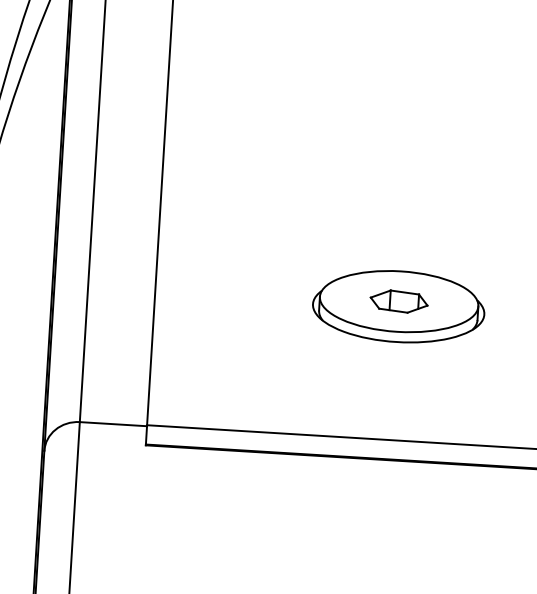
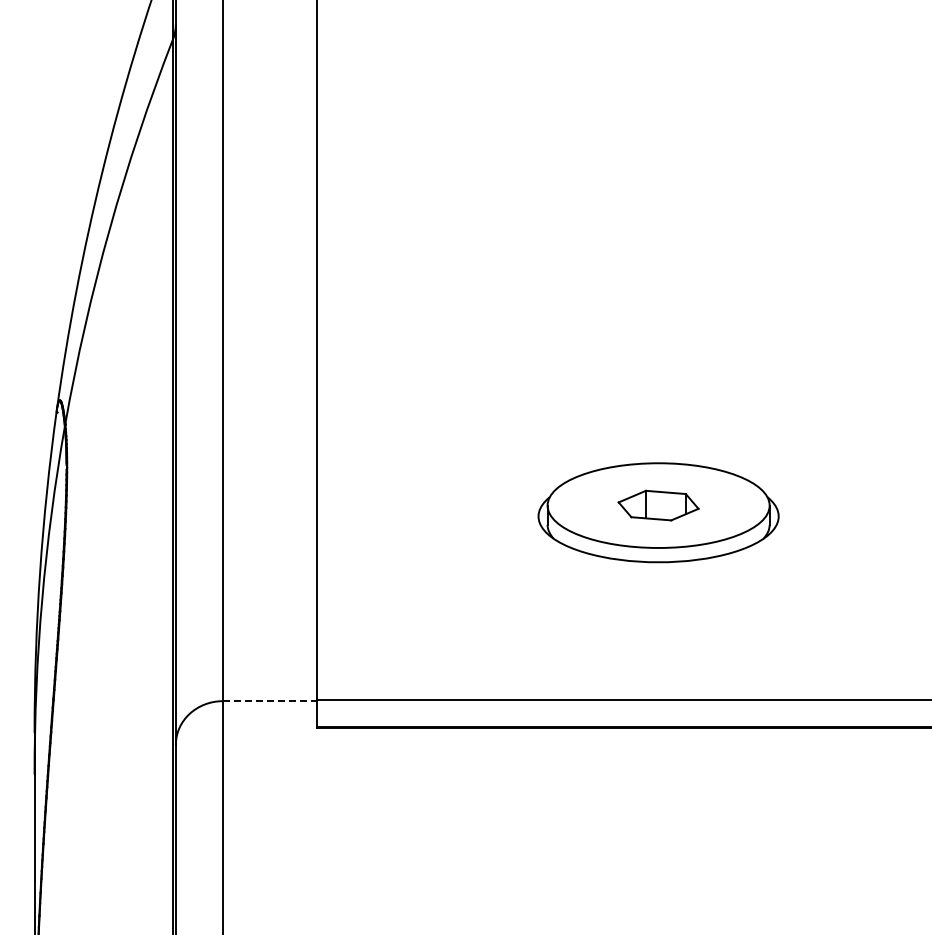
line: (113, 424) -> (270, 701), solid -> dashed

